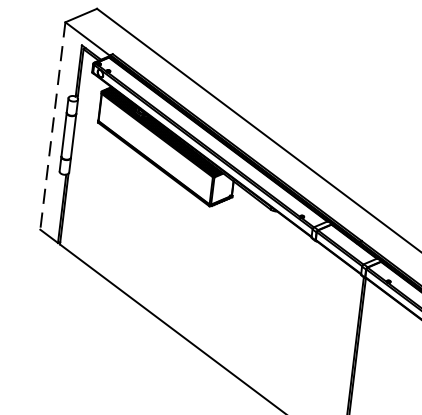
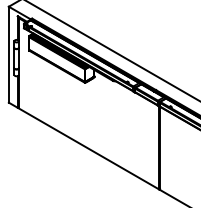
line: (52, 125) -> (8, 54), dashed -> solid

